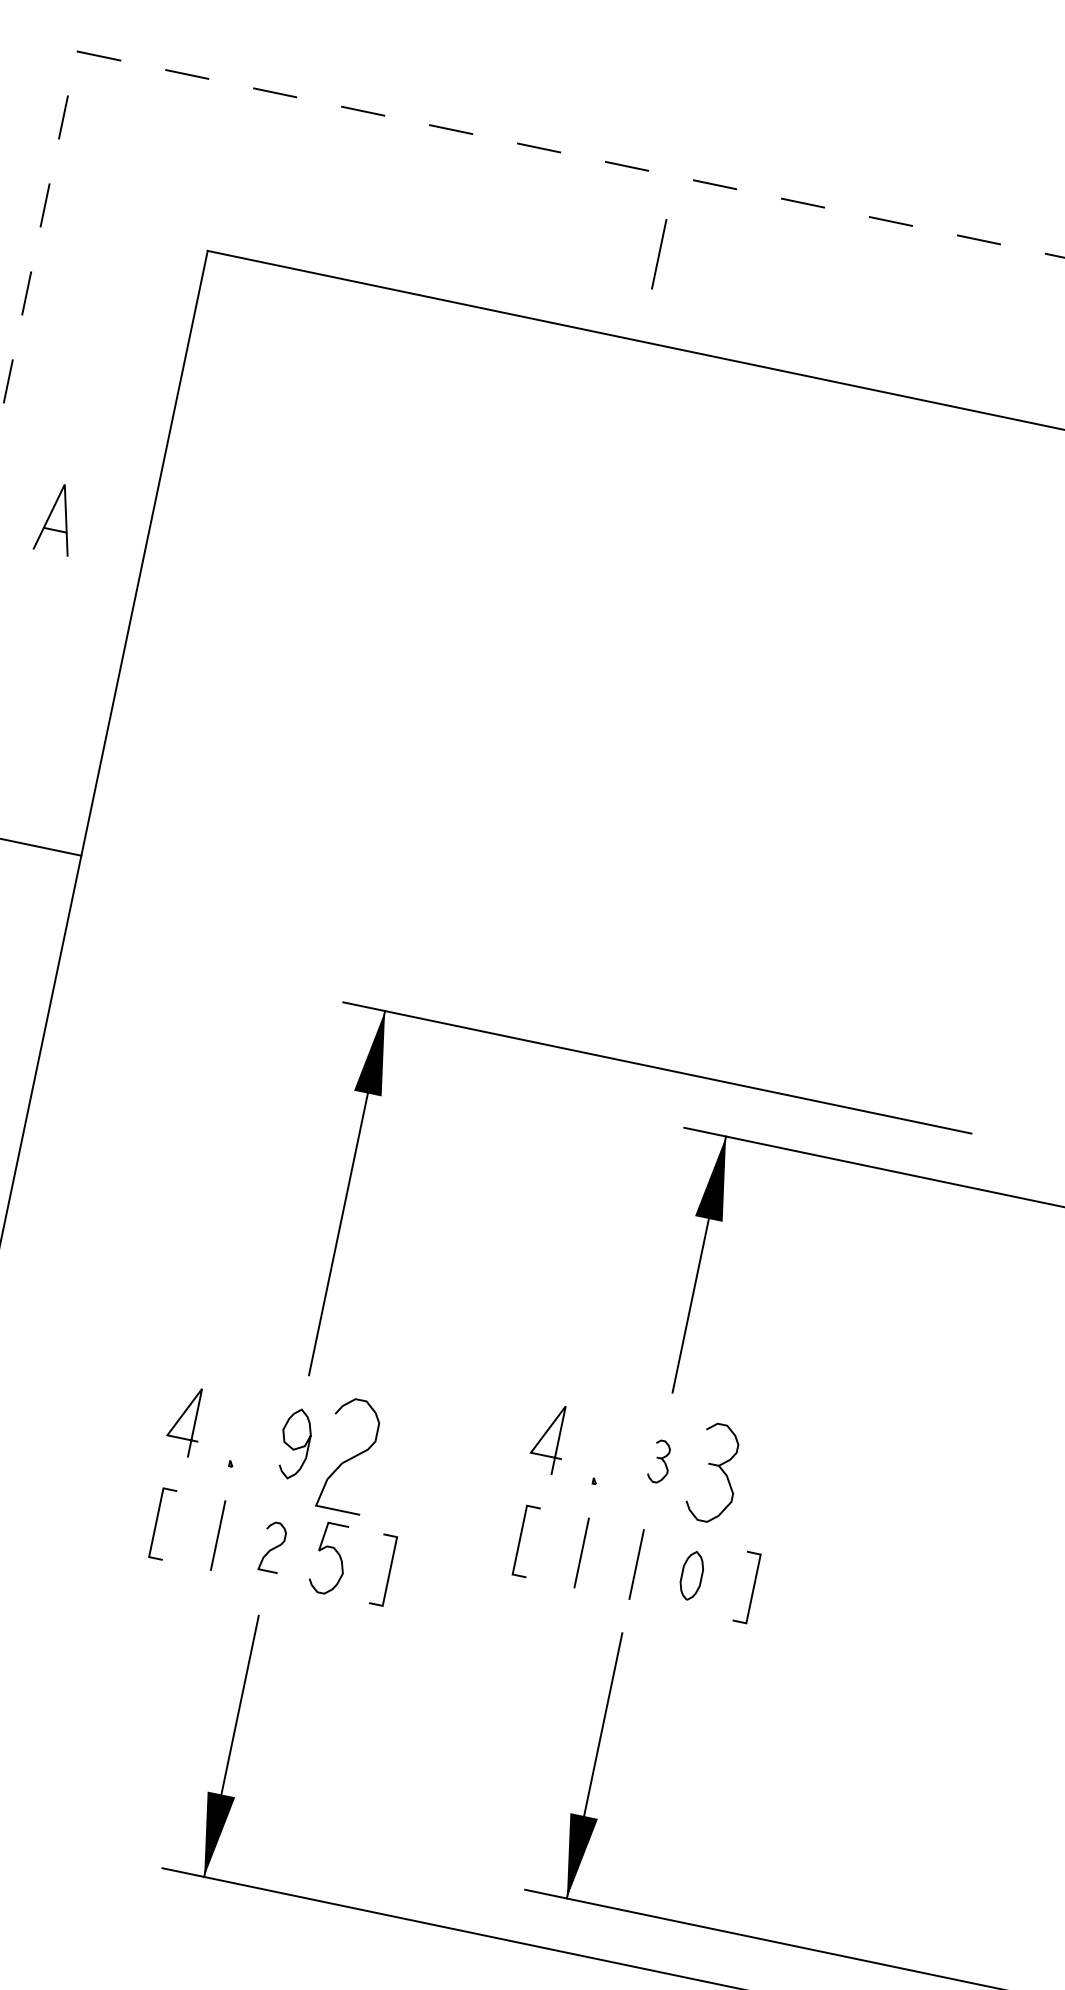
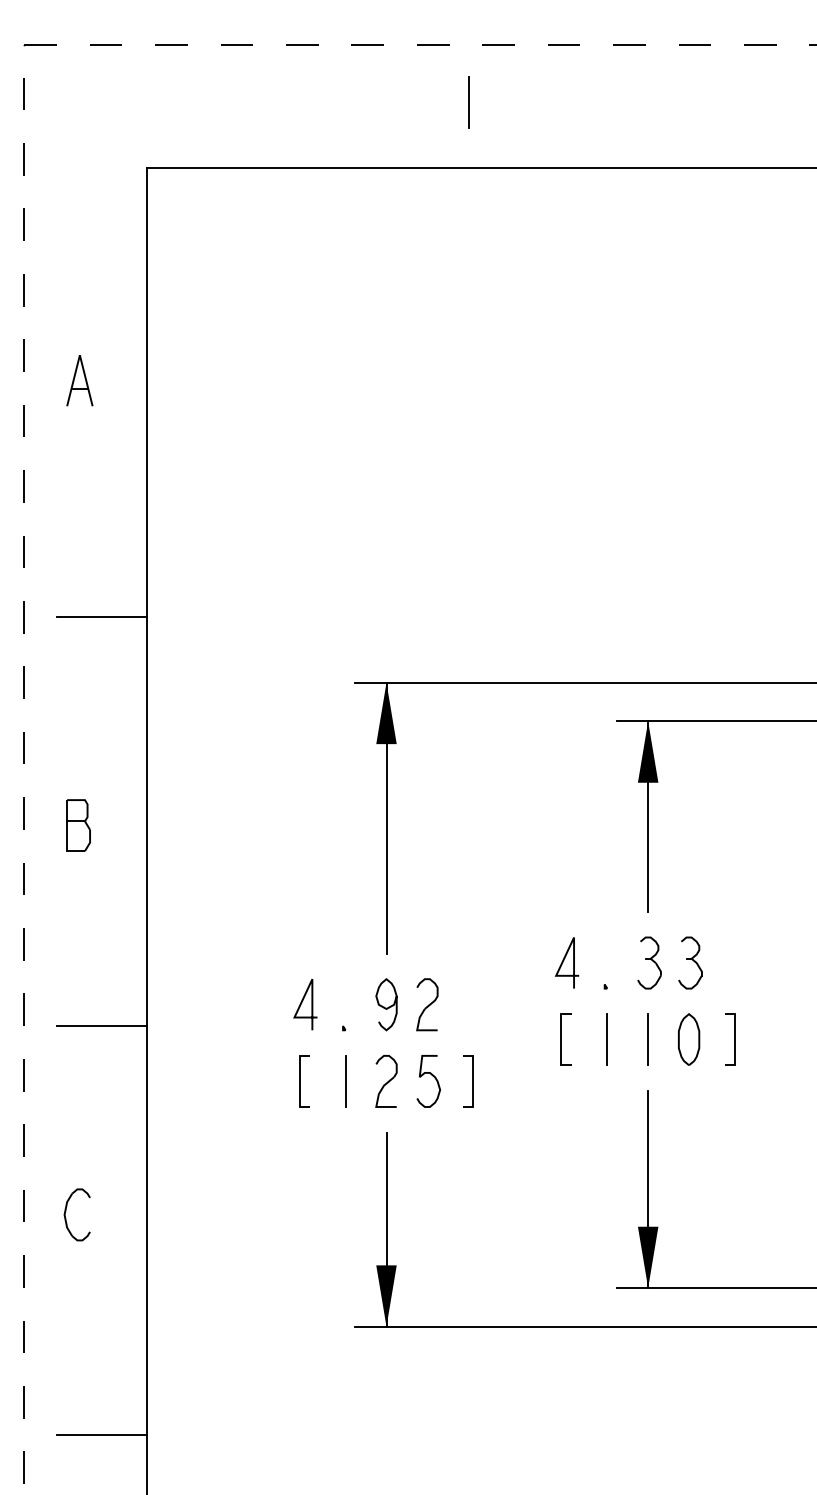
part: (349, 1455) -> (427, 1004), size x0.62
part: (660, 1461) -> (649, 962), size x1.67
part: (715, 1472) -> (690, 962), size x0.71
part: (273, 1547) -> (386, 1081), size x1.43
part: (692, 1575) -> (689, 1039), size x1.43

